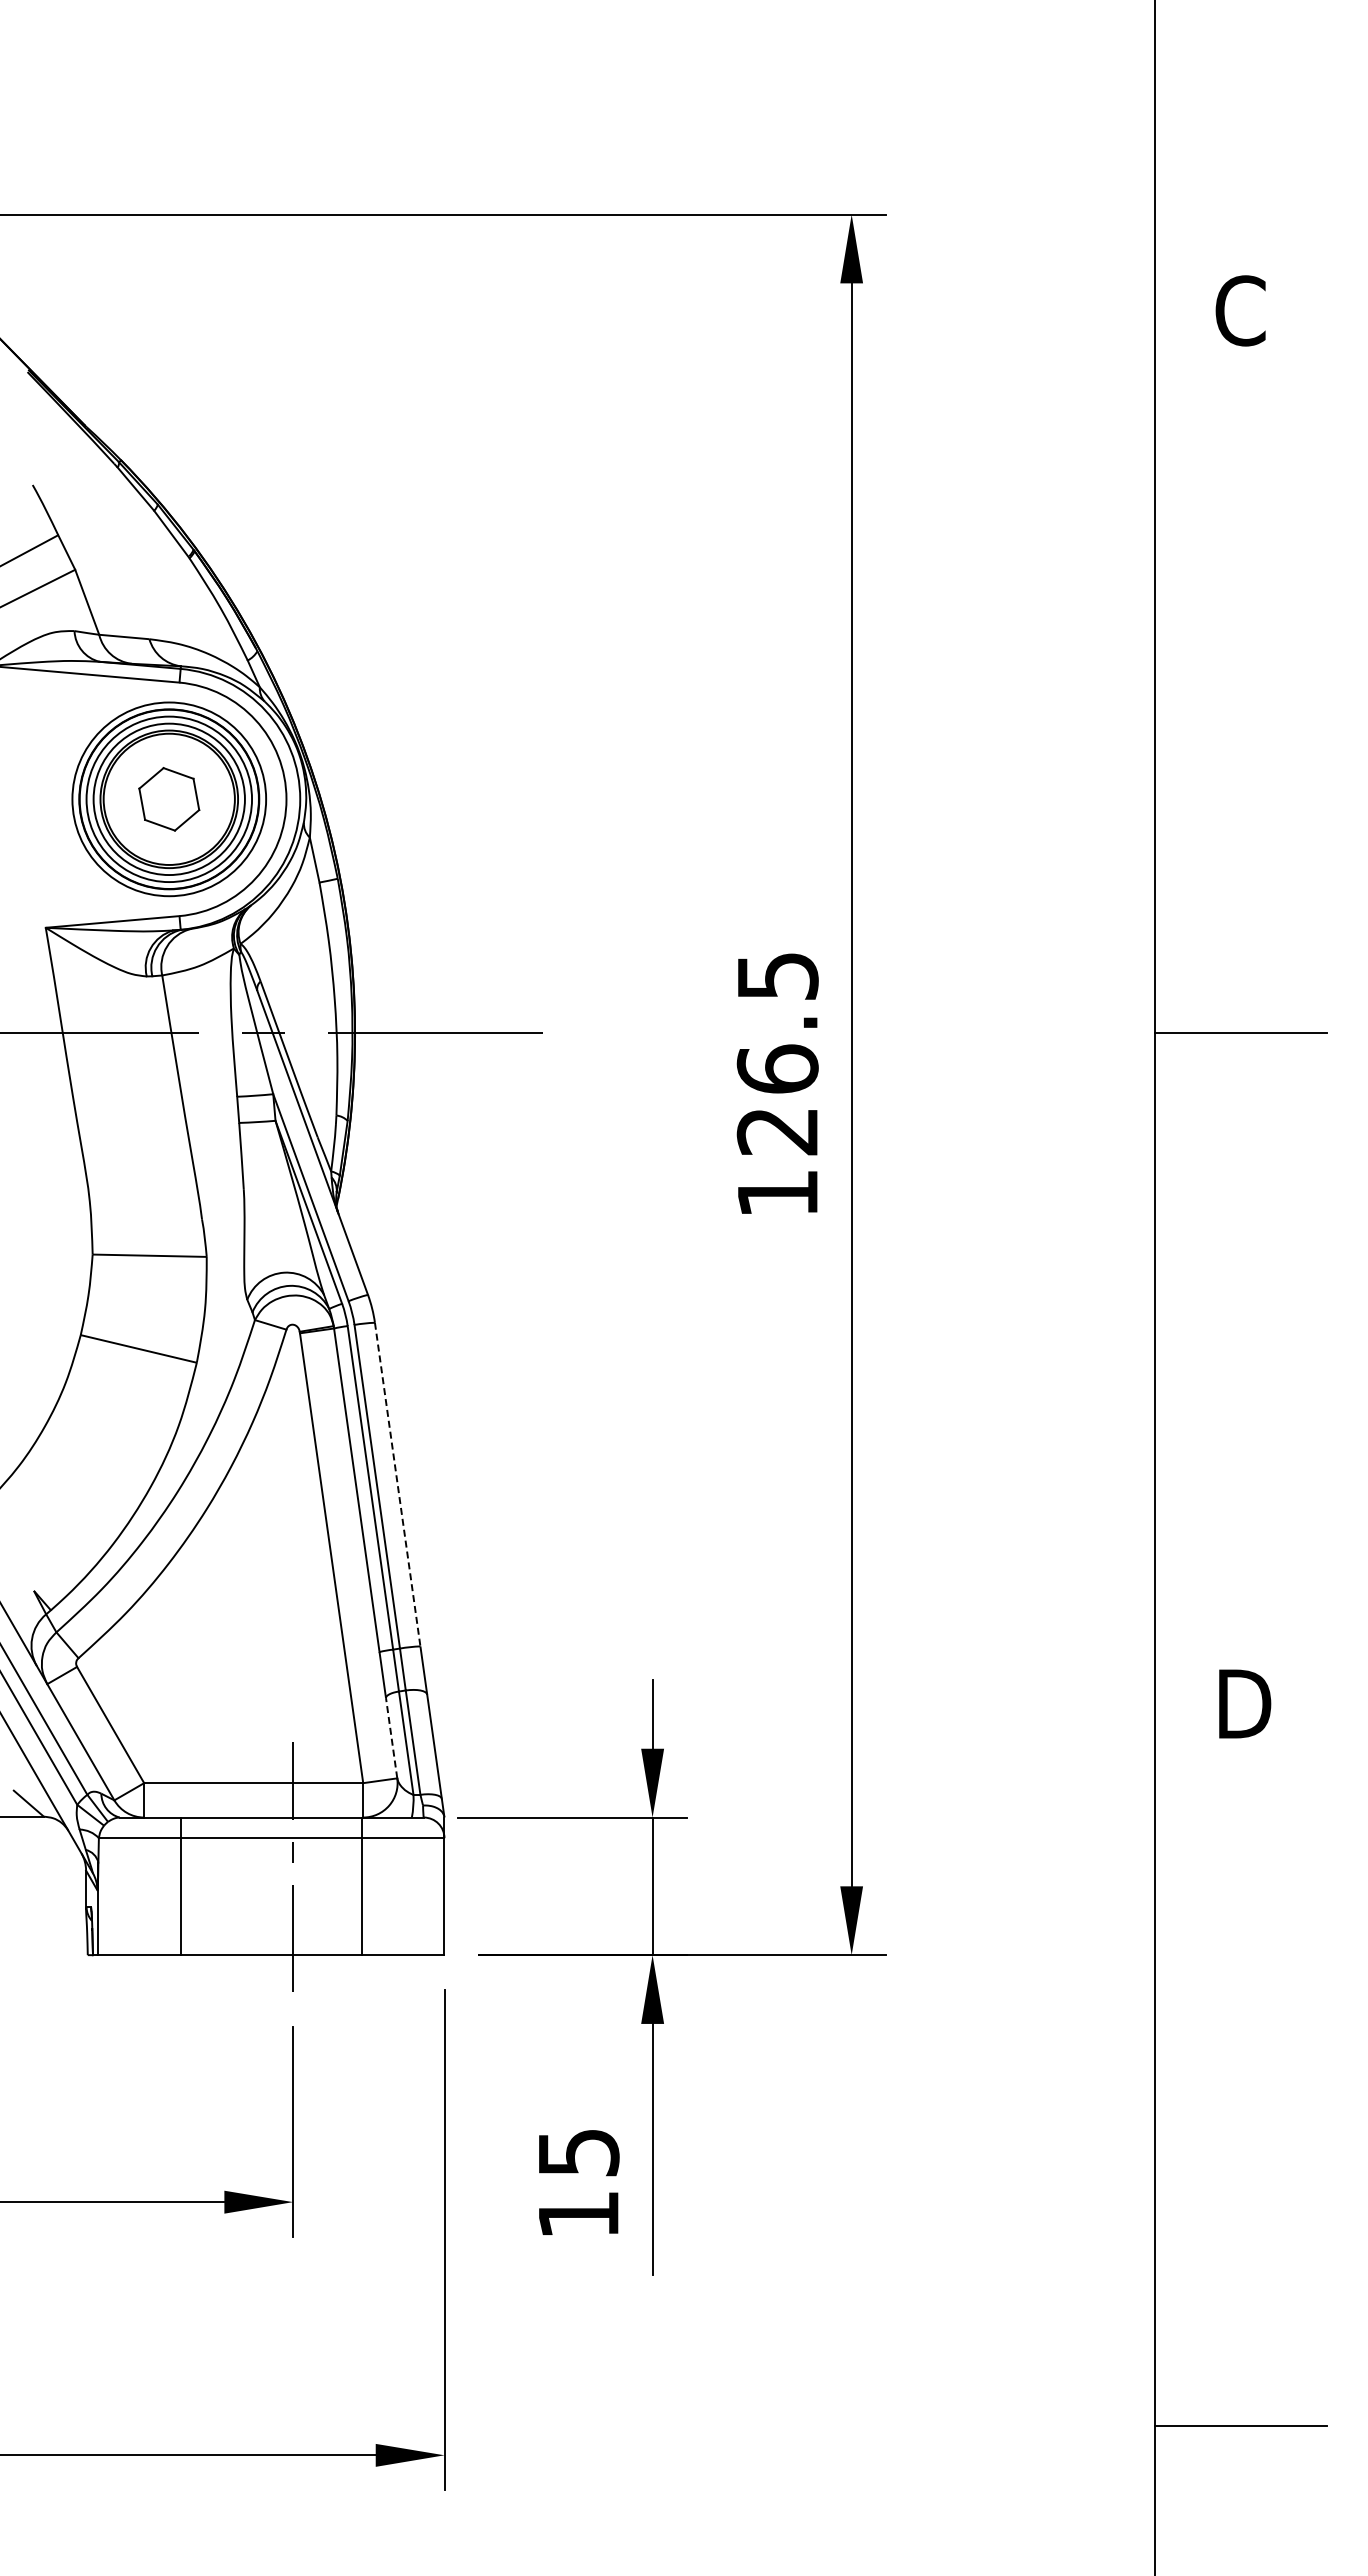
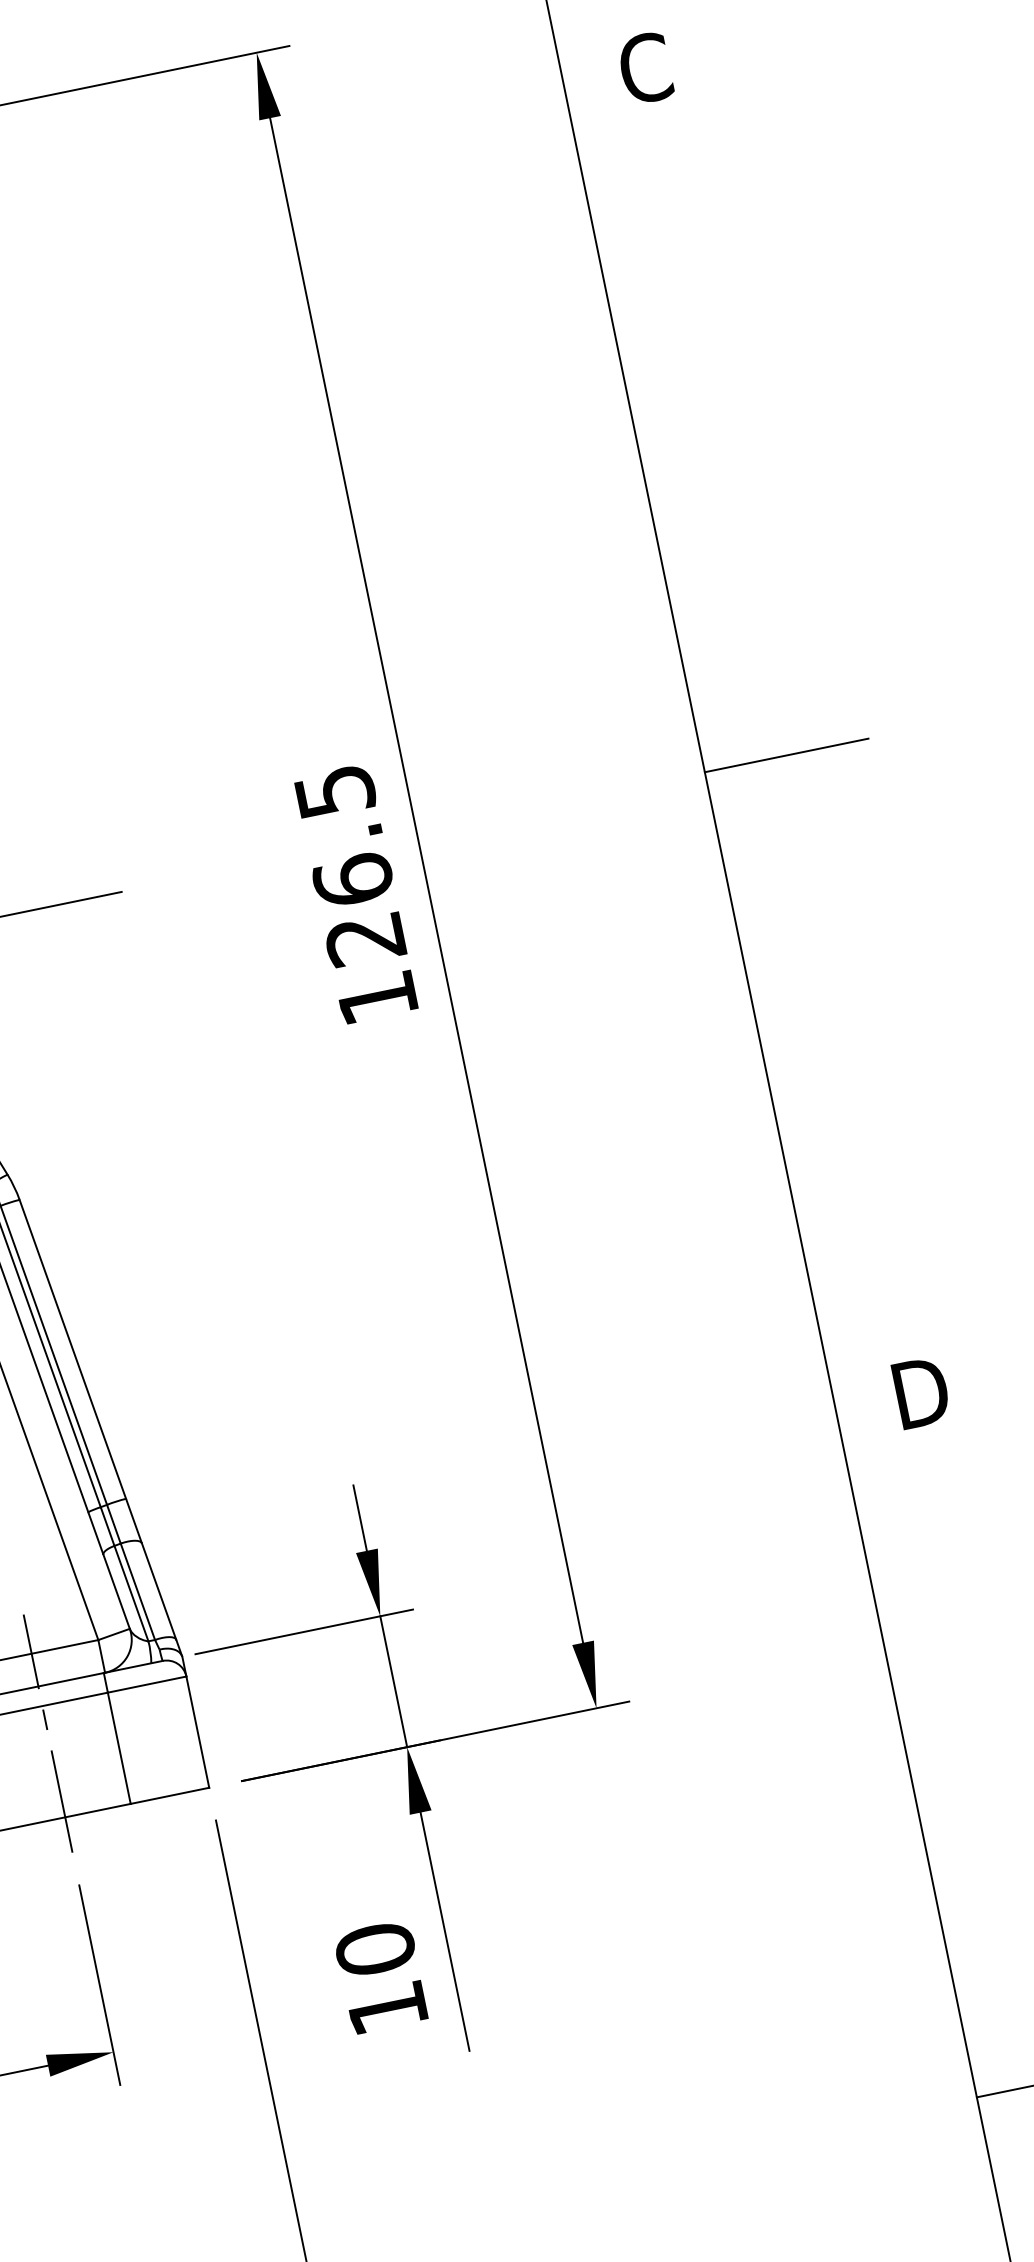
line: (397, 1485) -> (72, 1350), dashed -> solid
line: (391, 1738) -> (116, 1592), dashed -> solid
text: (578, 2152) -> (375, 1949), 15 -> 10

